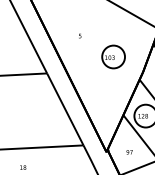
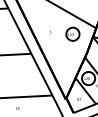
part: (112, 55) -> (72, 33), moved

